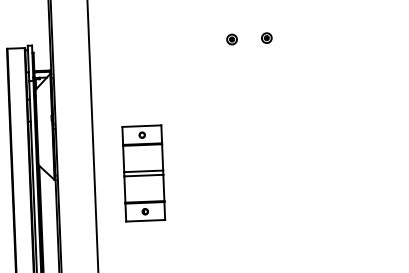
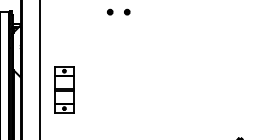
part: (143, 172) -> (64, 89), moved

